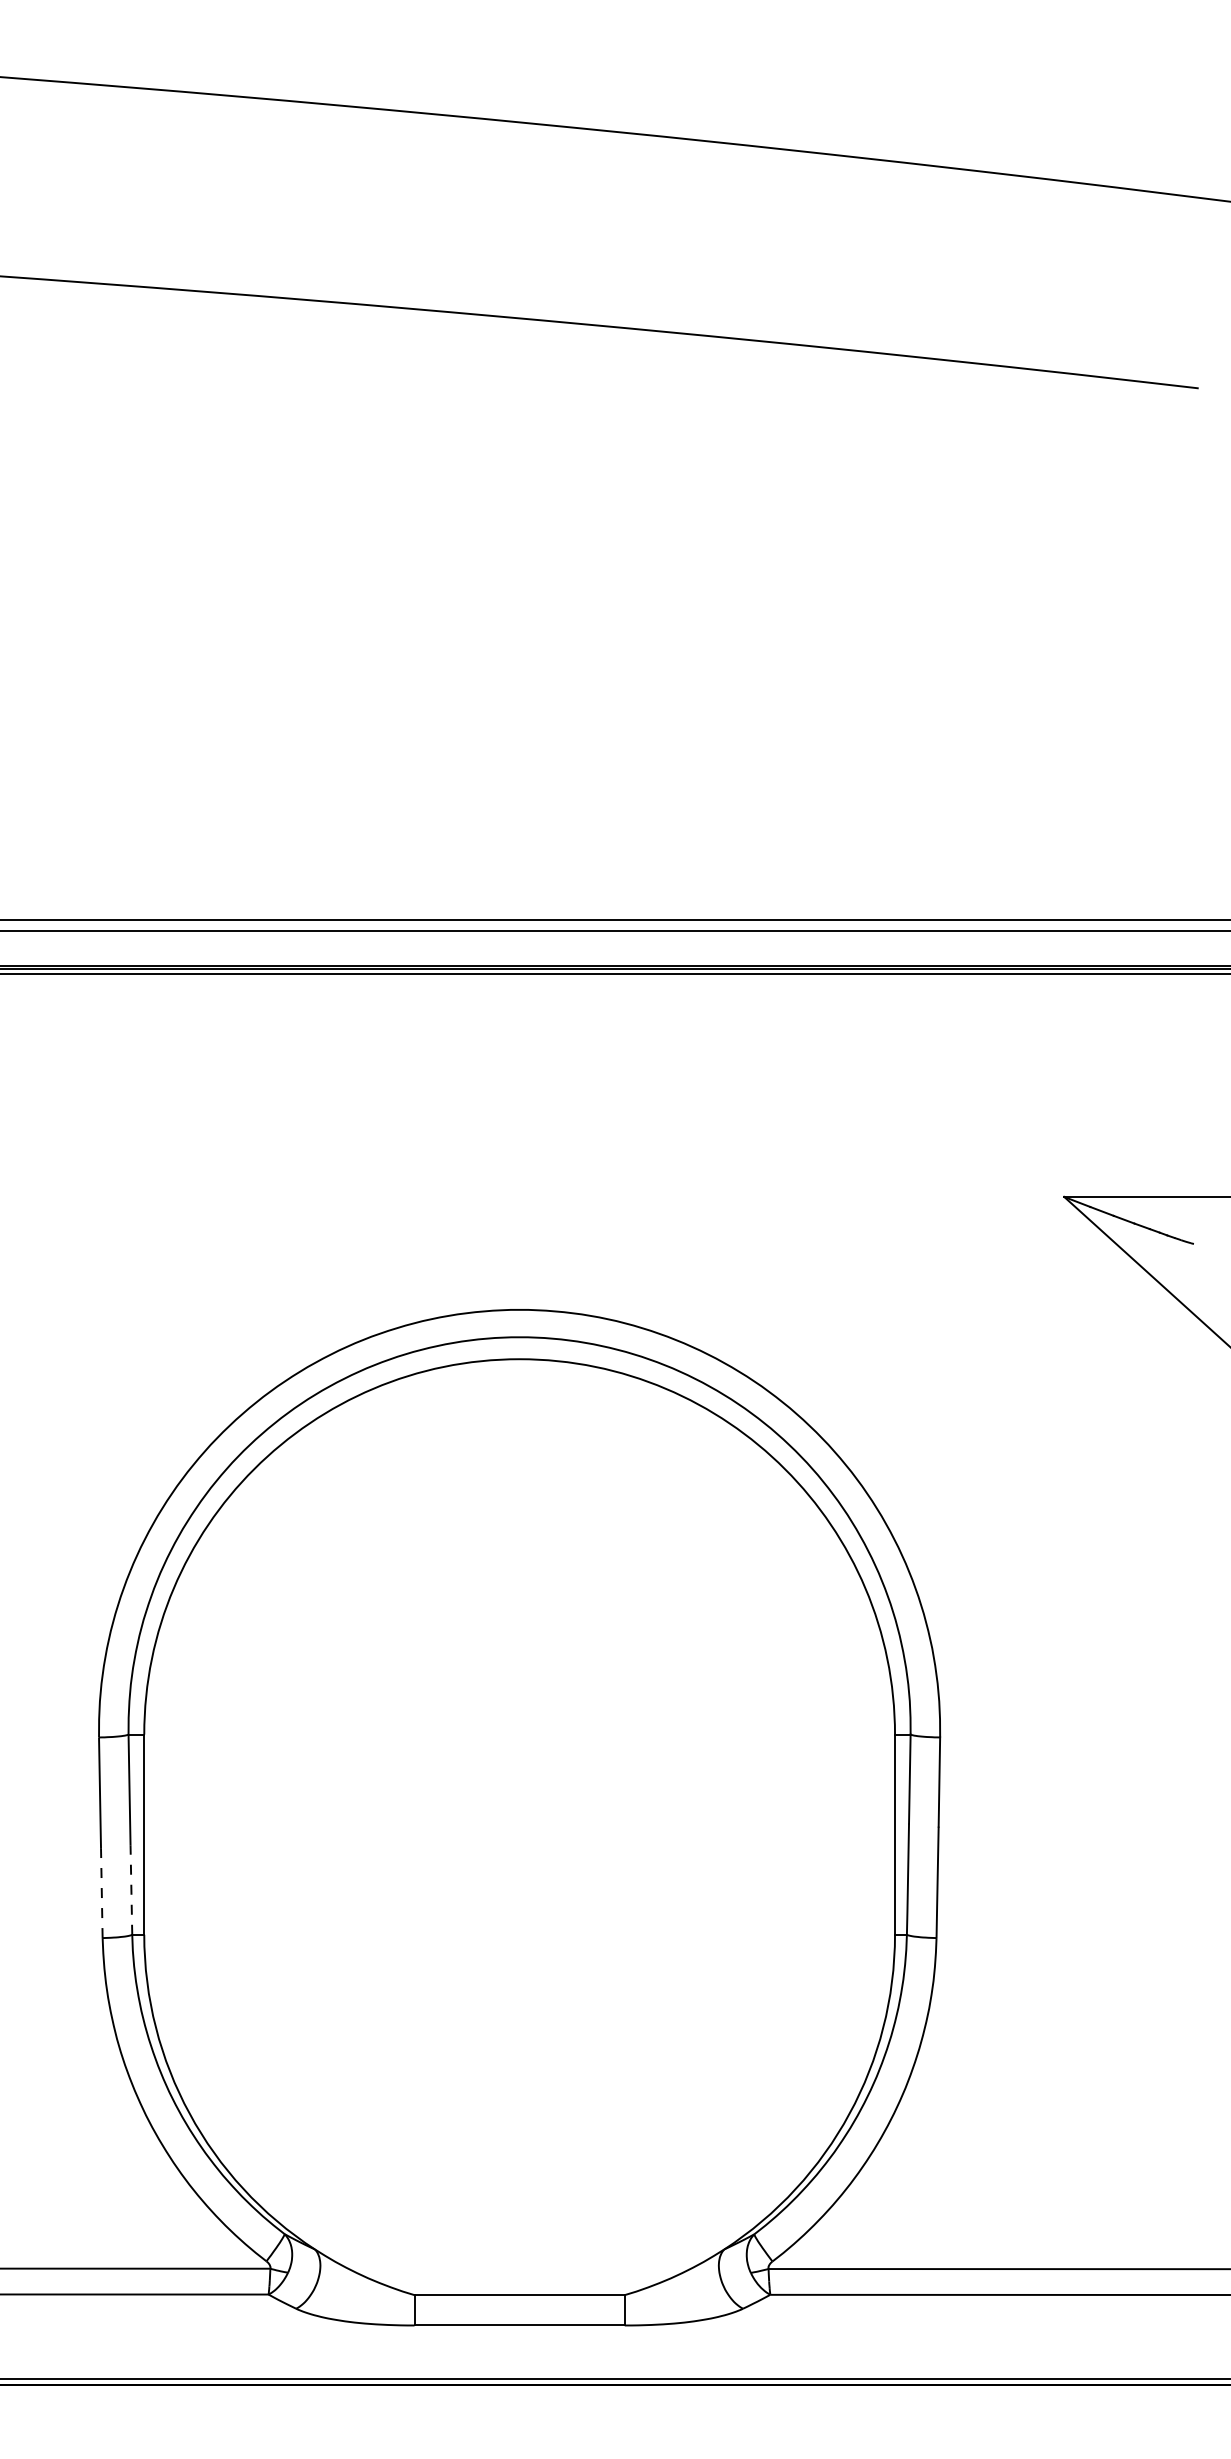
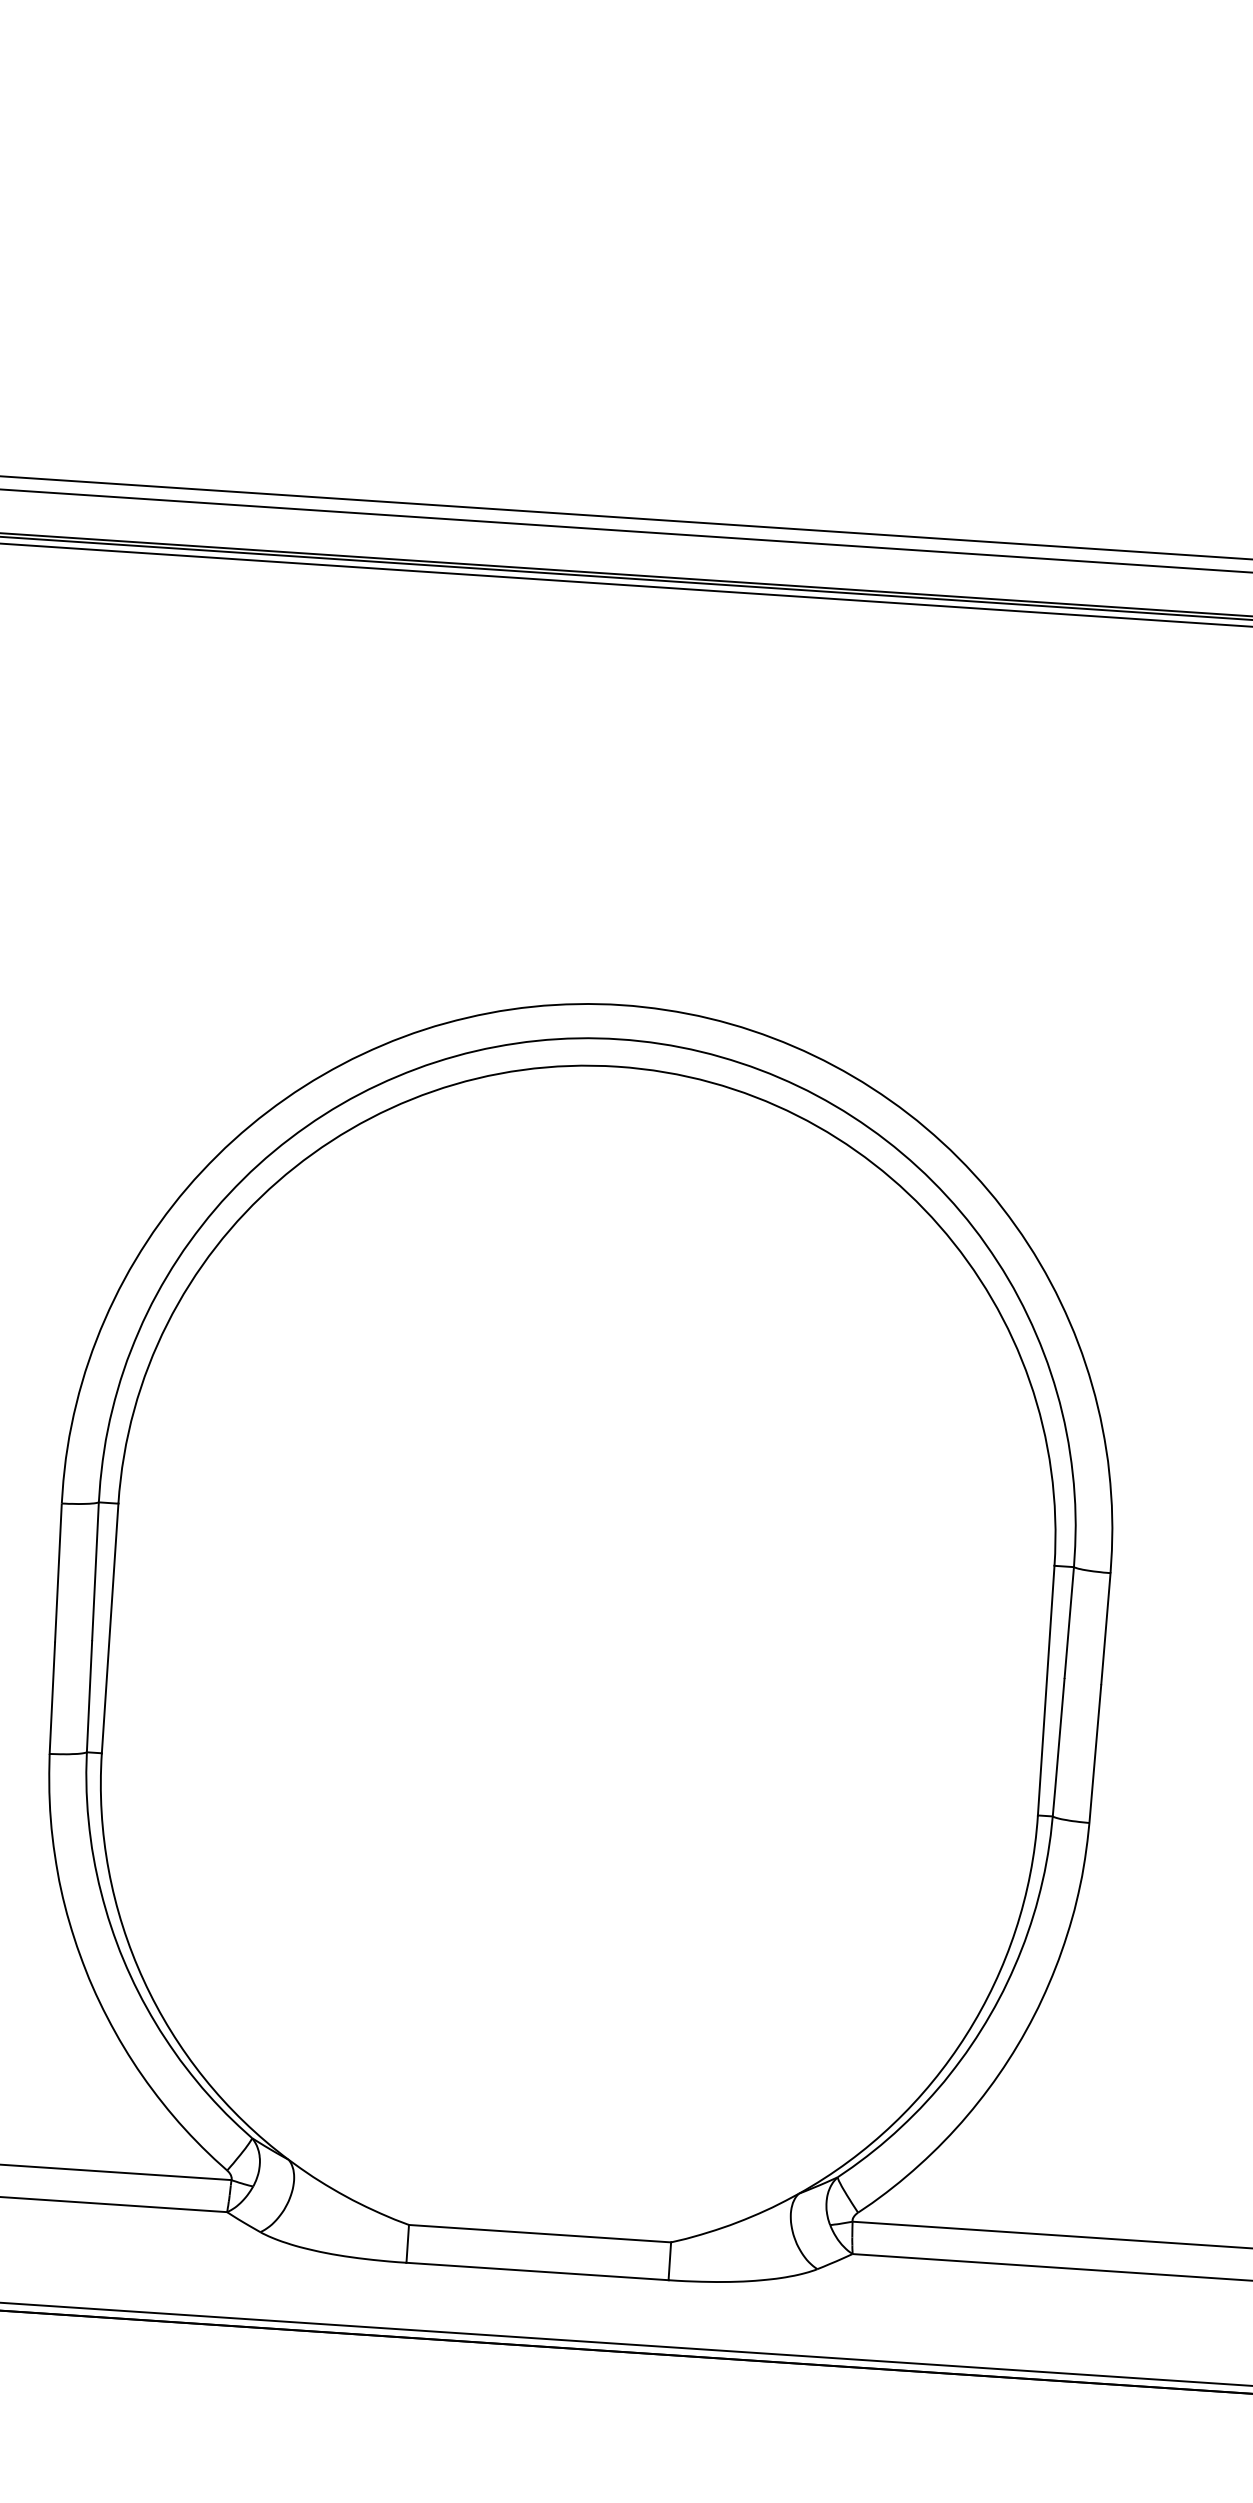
line: (131, 1890) -> (89, 1697), dashed -> solid
line: (101, 1893) -> (51, 1698), dashed -> solid

